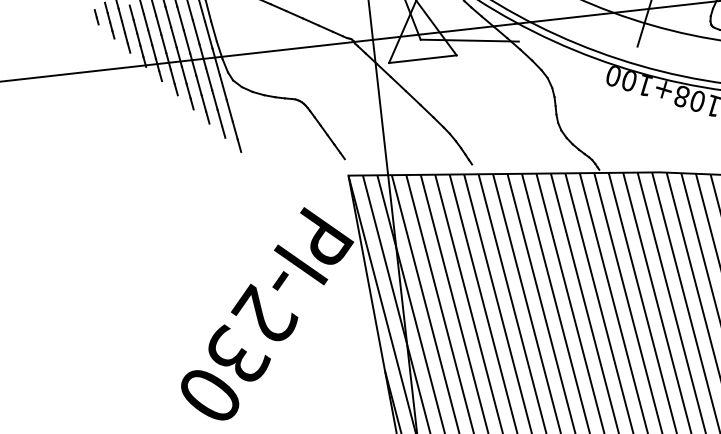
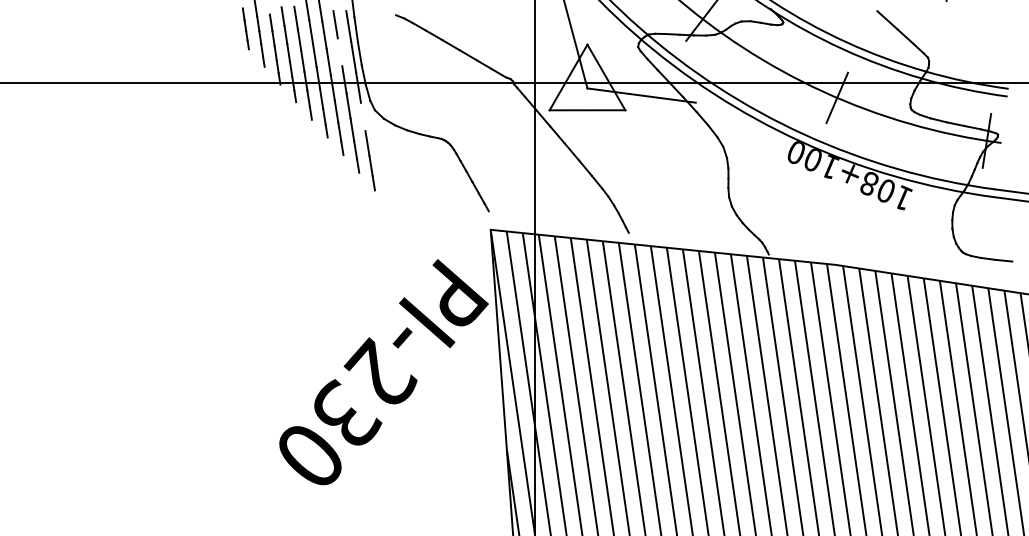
line: (96, 17) -> (231, 23), removed
line: (195, 32) -> (339, 52), removed
line: (222, 87) -> (362, 116), removed

